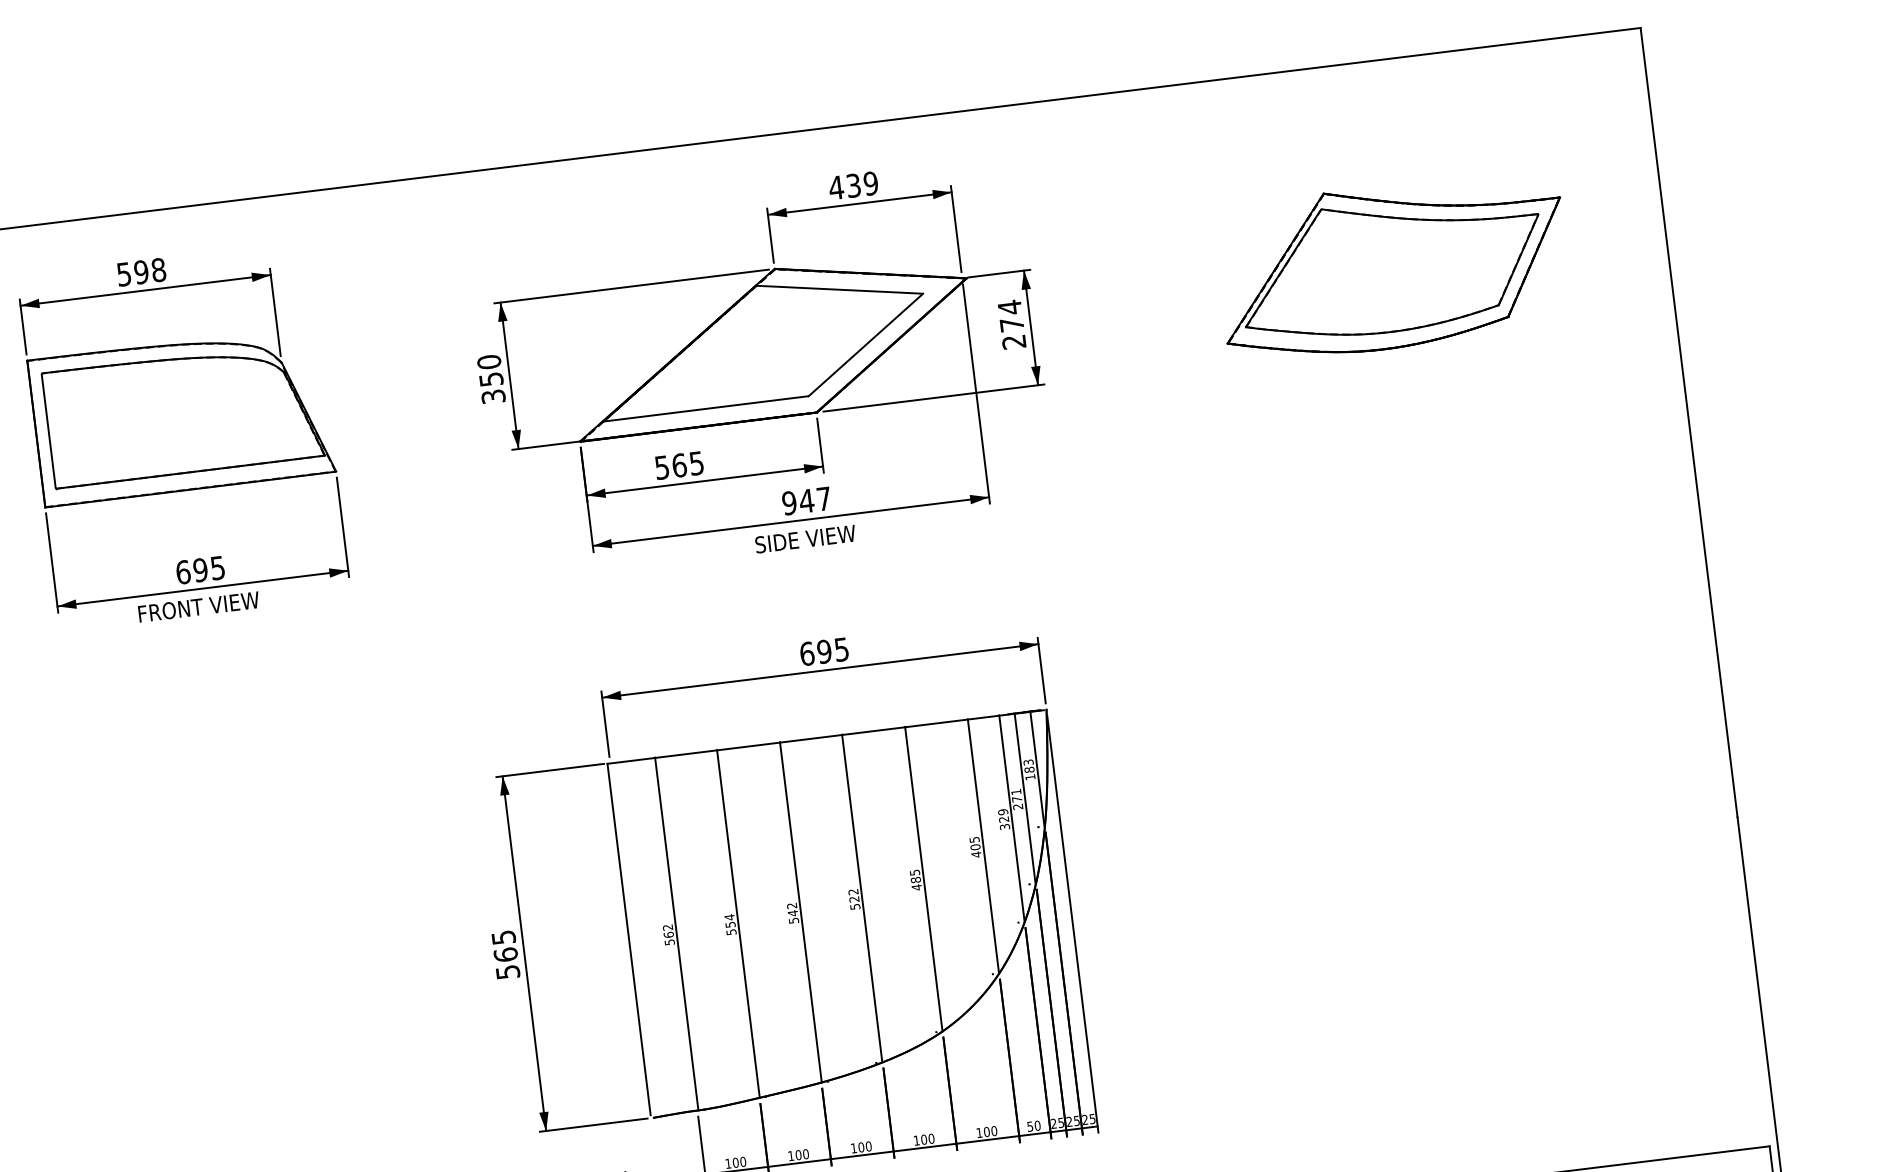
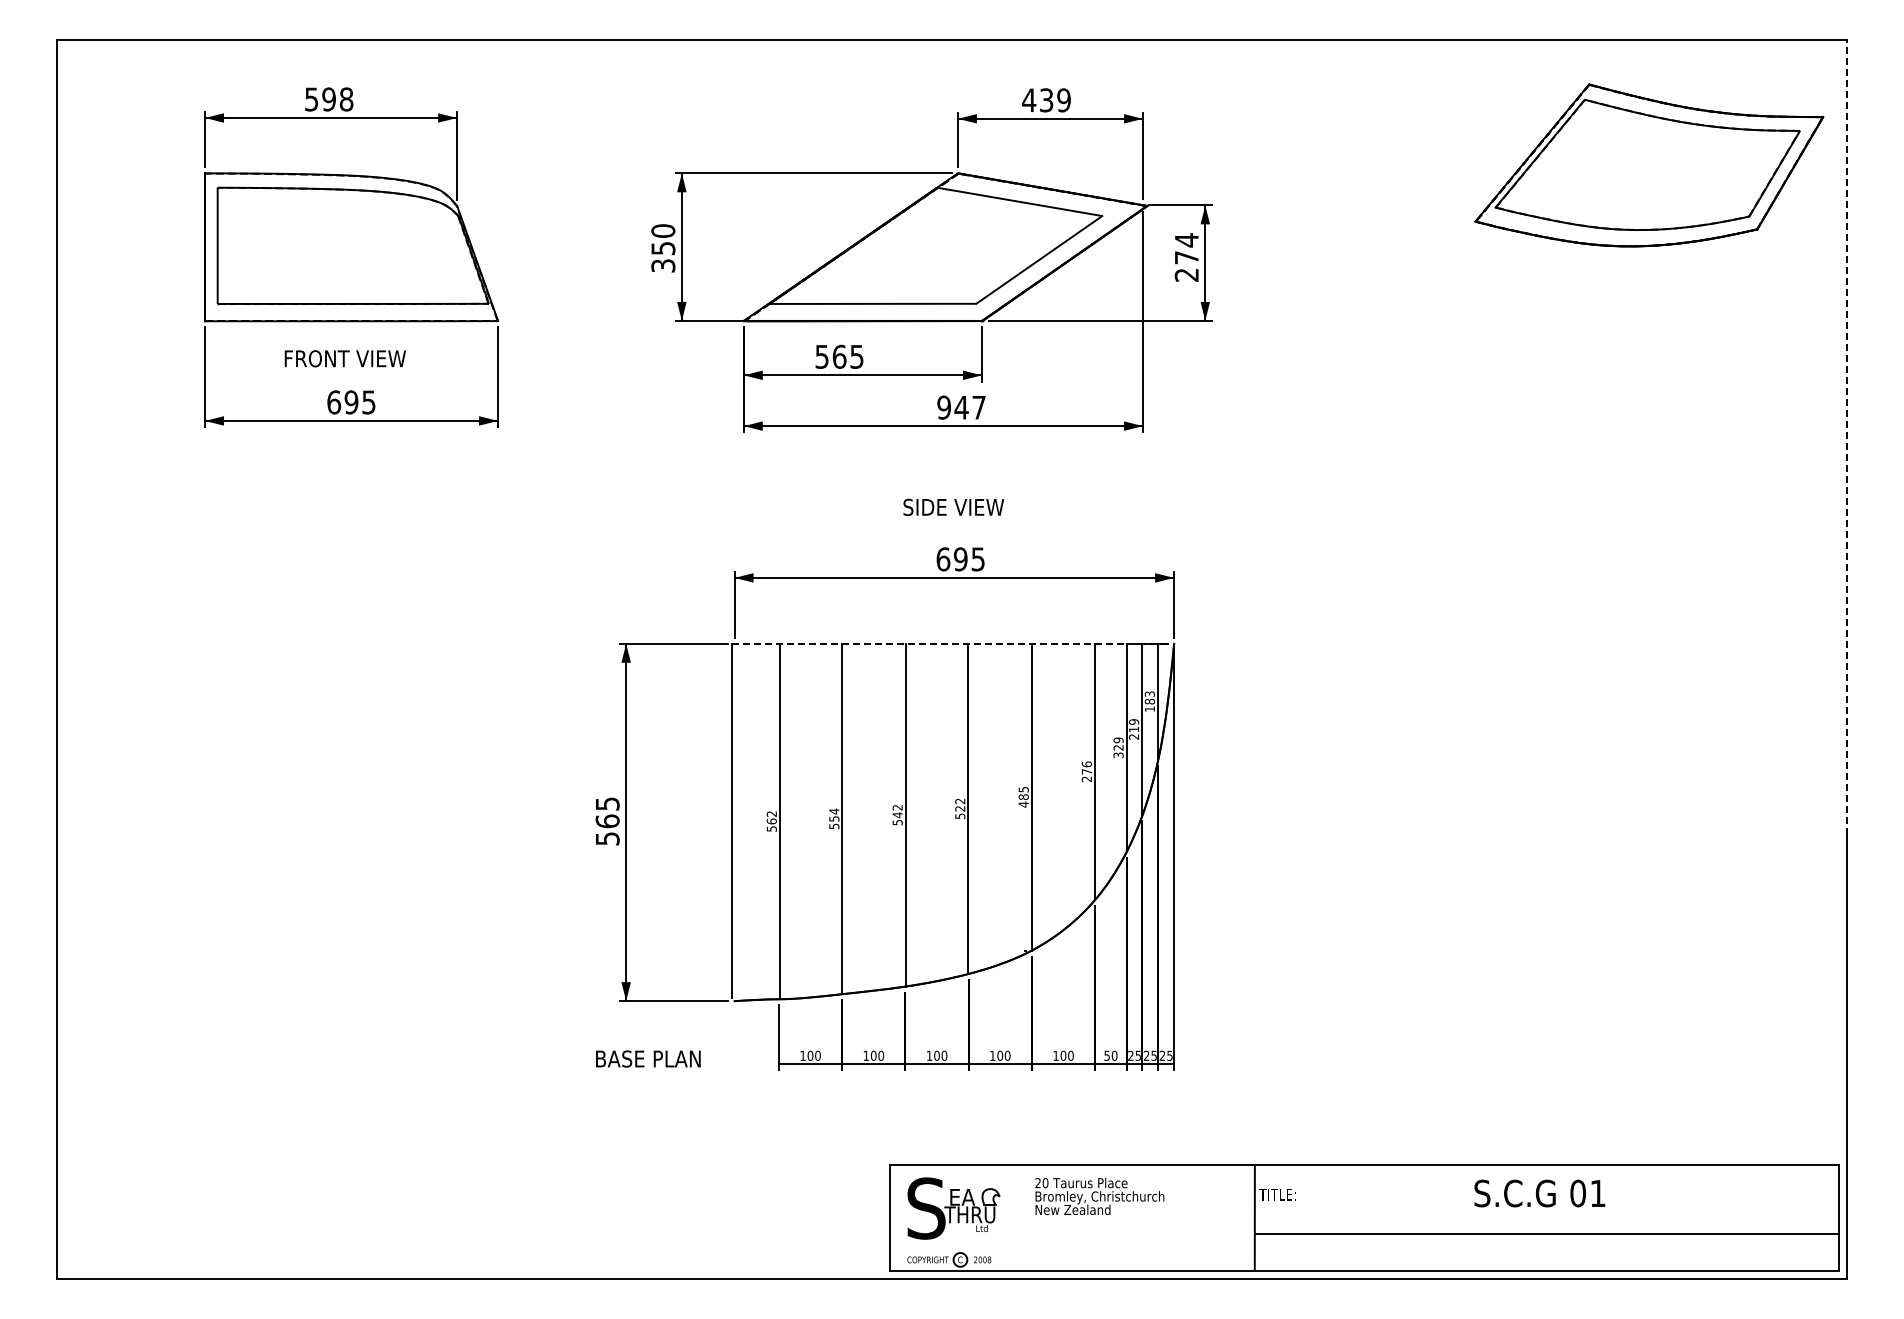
part: (1393, 266) -> (1649, 165), moved
line: (1688, 422) -> (1846, 437), solid -> dashed
text: (805, 538) -> (953, 506), moved
text: (198, 606) -> (344, 358), moved
line: (825, 737) -> (951, 644), solid -> dashed
text: (1017, 795) -> (1134, 725), 271 -> 219
text: (975, 846) -> (1086, 771), 405 -> 276

